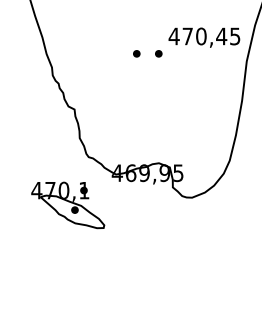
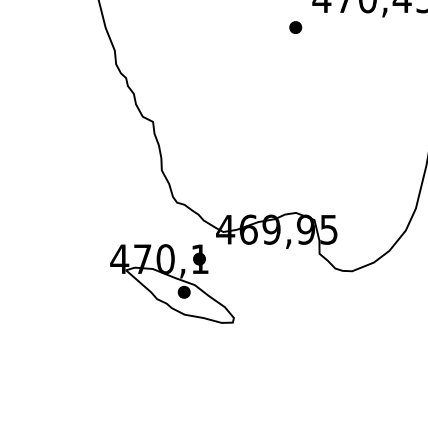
part: (136, 53) -> (257, 27), removed
part: (68, 205) -> (173, 284), moved

